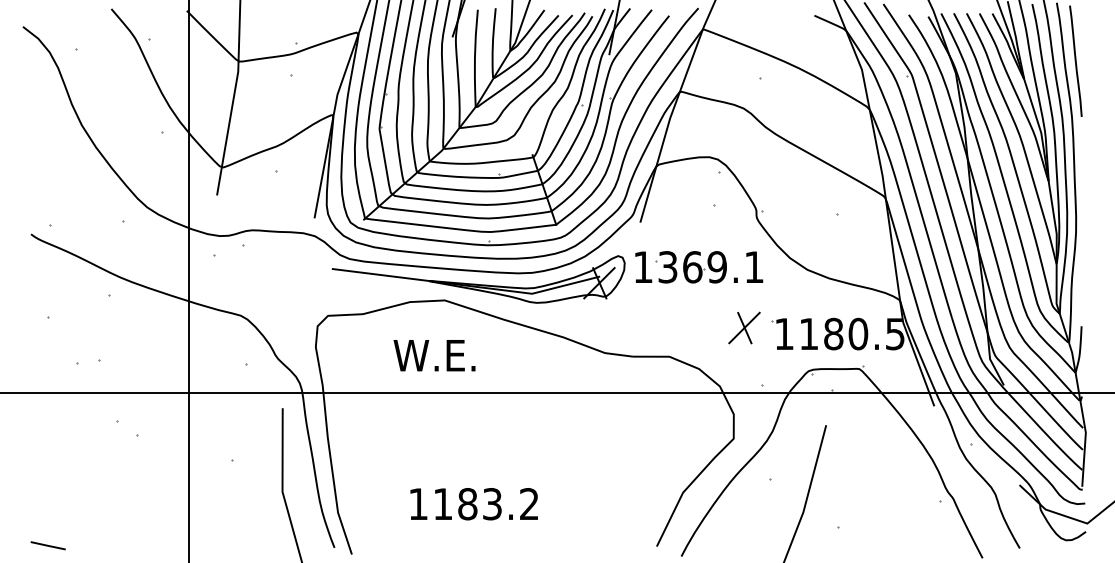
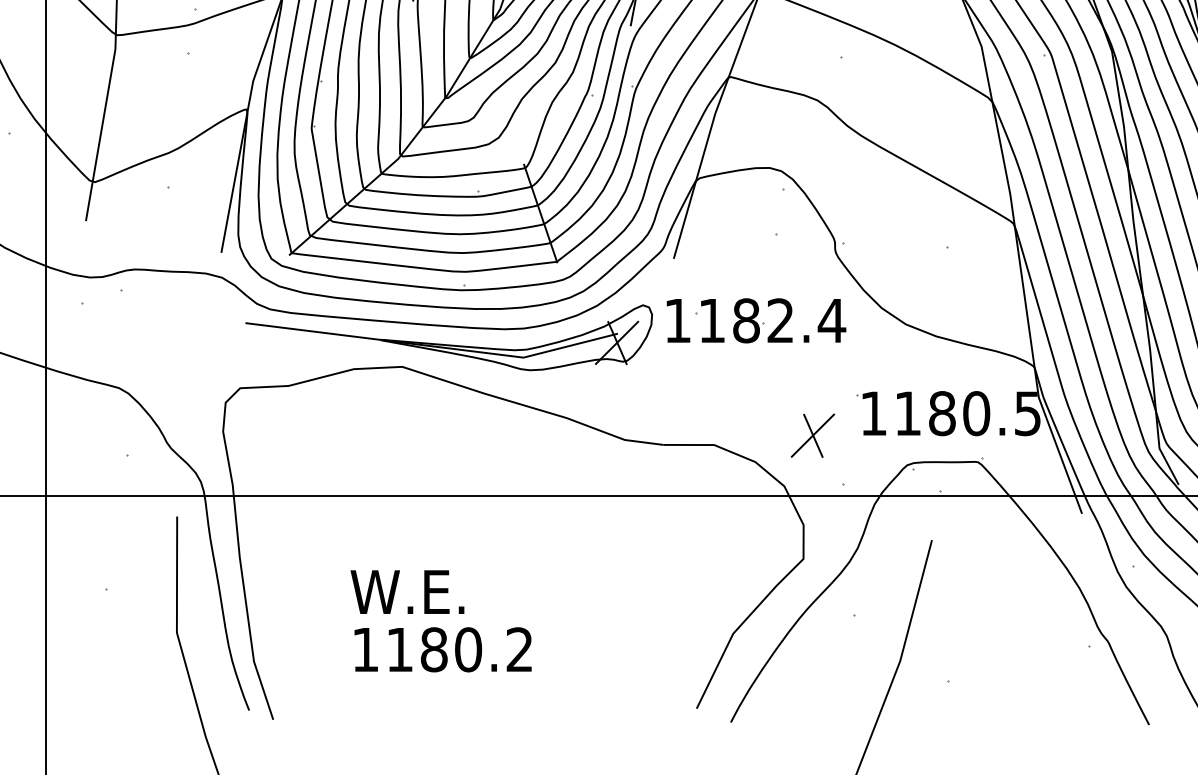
text: (711, 267) -> (772, 321), 1369.1 -> 1182.4
part: (744, 327) -> (812, 434), moved
text: (434, 355) -> (407, 591), moved
text: (492, 504) -> (468, 650), 1183.2 -> 1180.2

